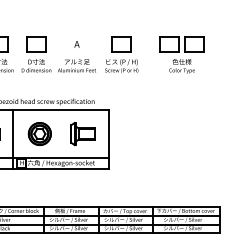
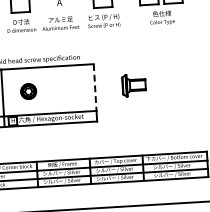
part: (39, 133) -> (28, 91), size x0.7
part: (82, 134) -> (133, 85), moved
line: (108, 134) -> (95, 88), solid -> dashed

